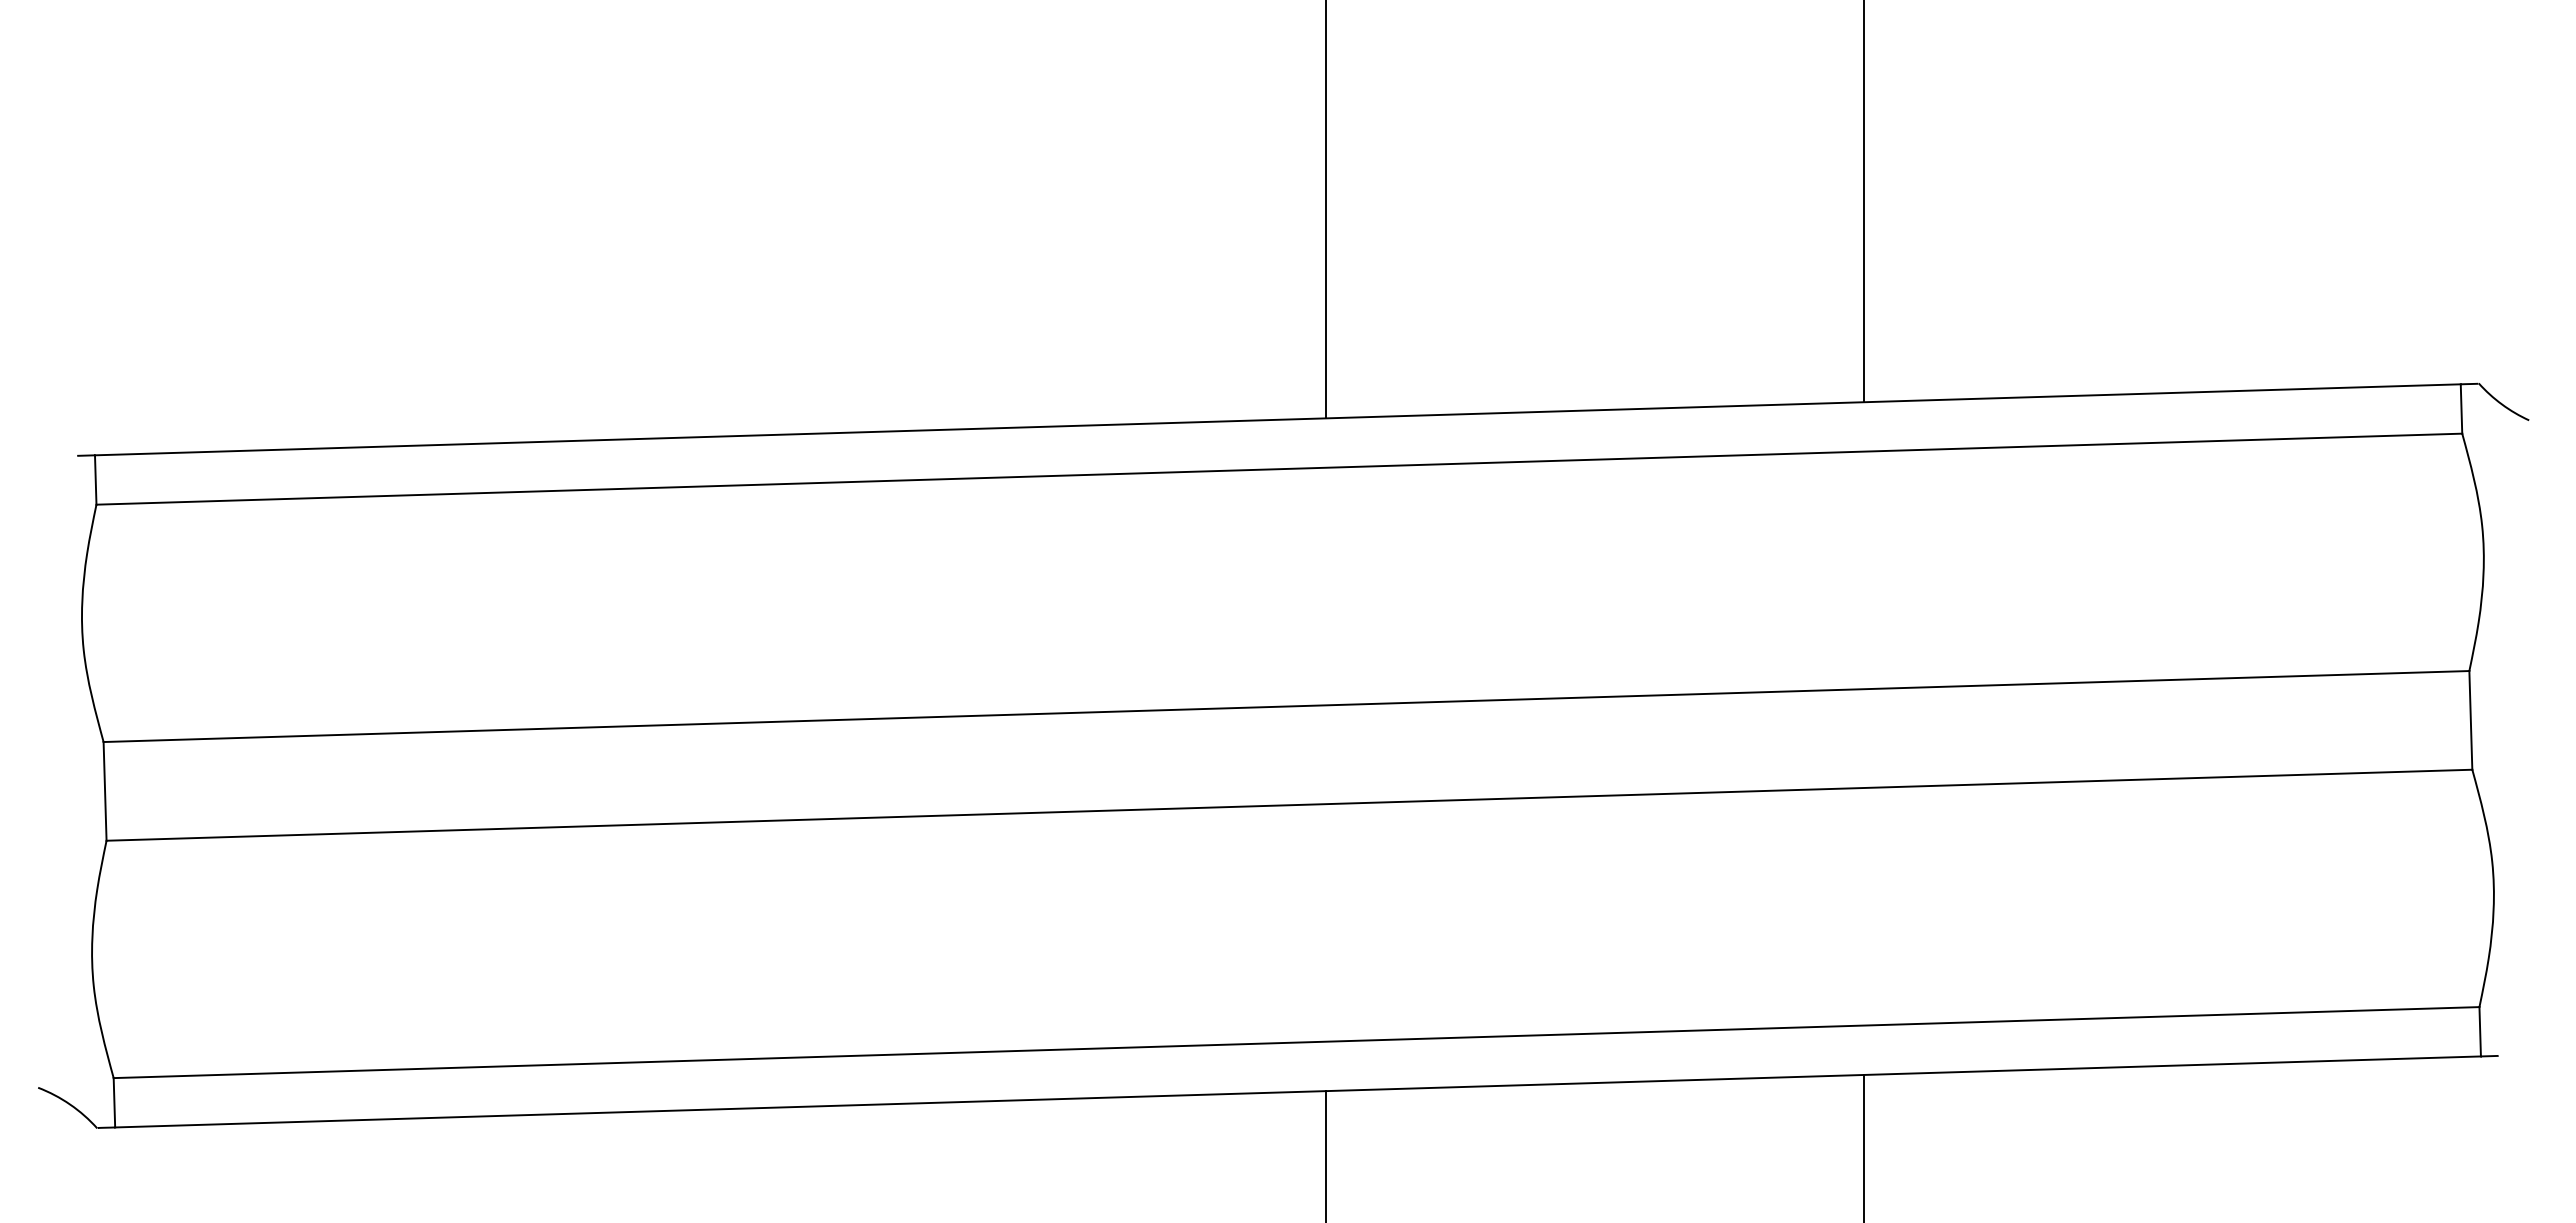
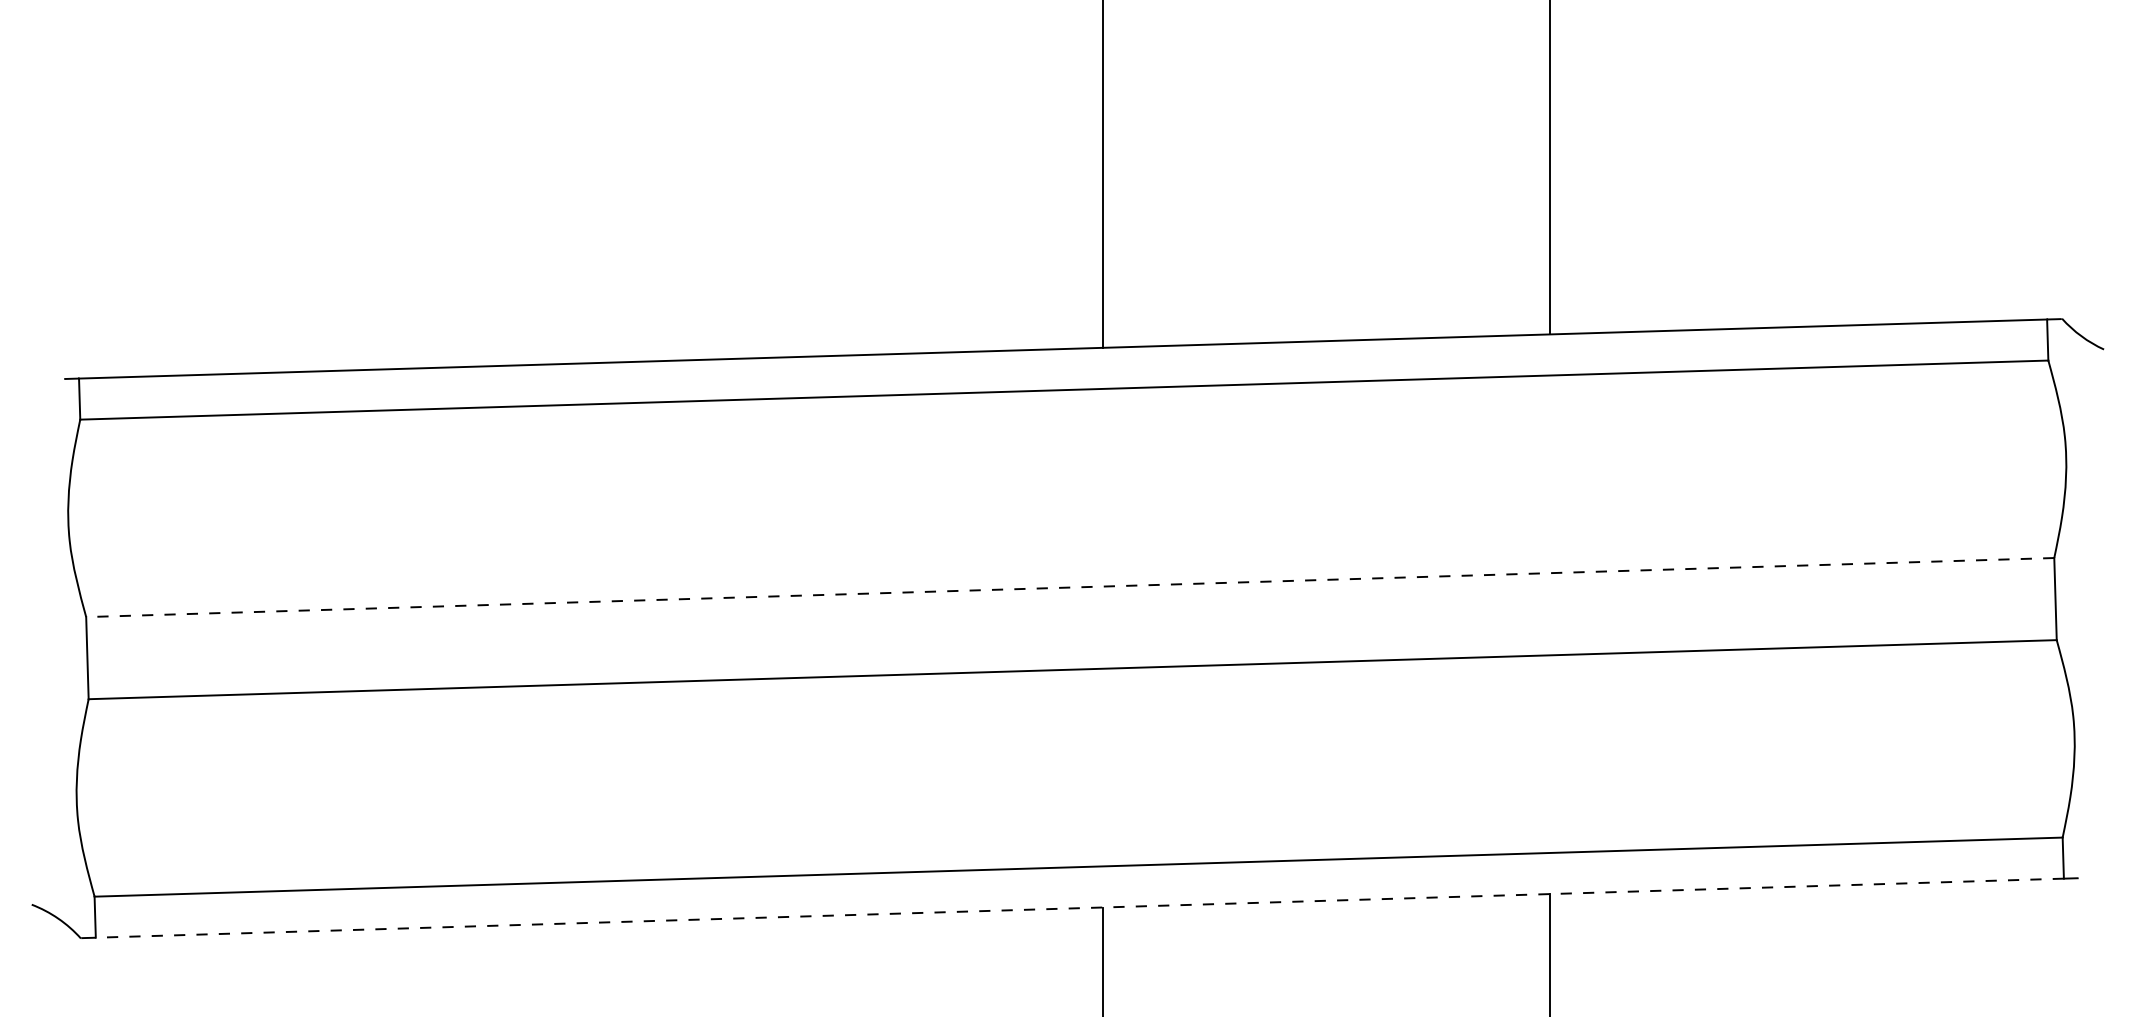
line: (1285, 706) -> (1069, 587), solid -> dashed
line: (1297, 1091) -> (1079, 907), solid -> dashed

